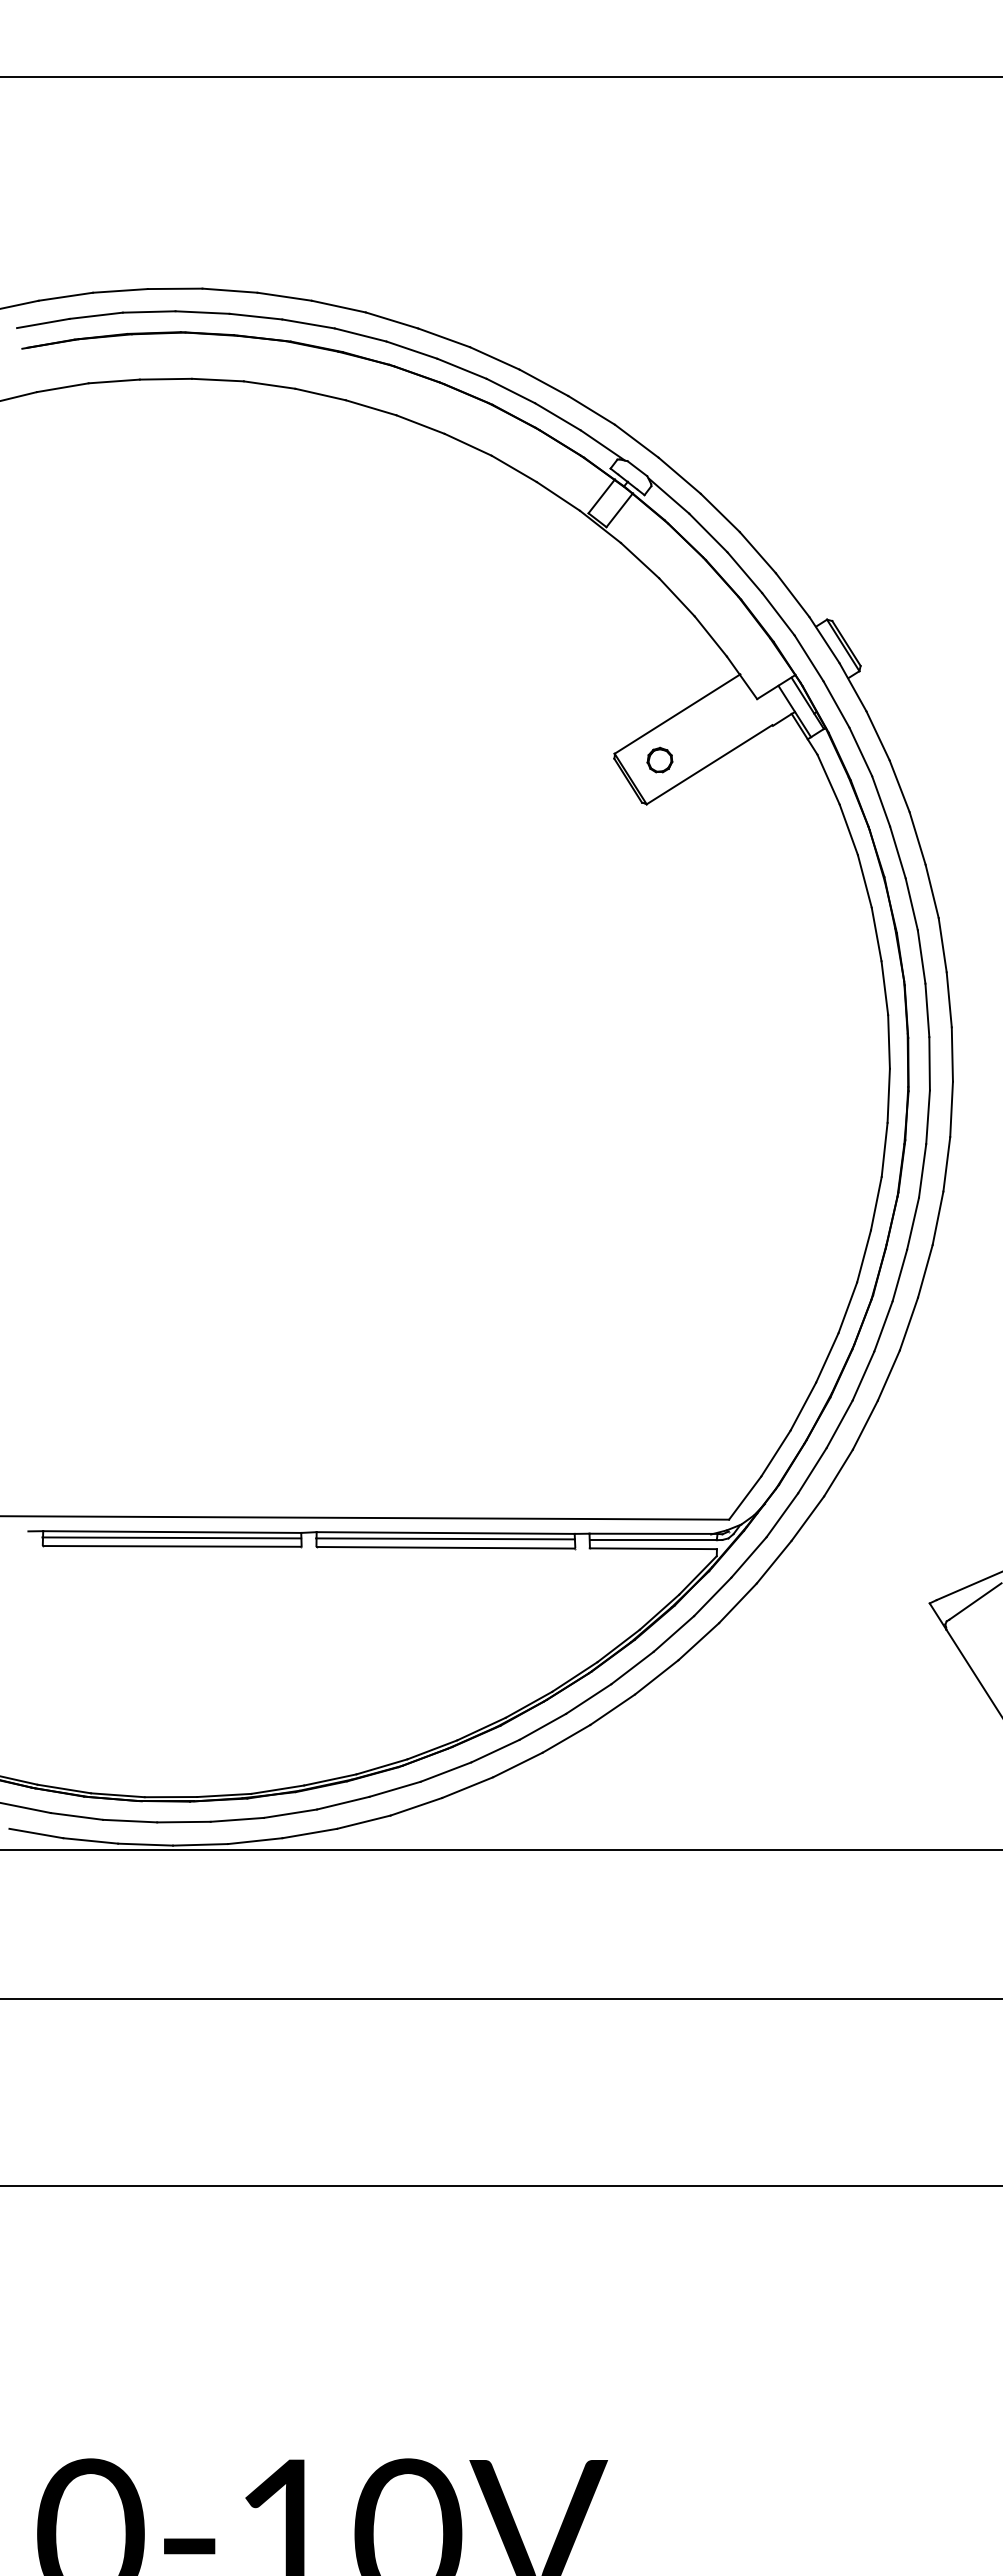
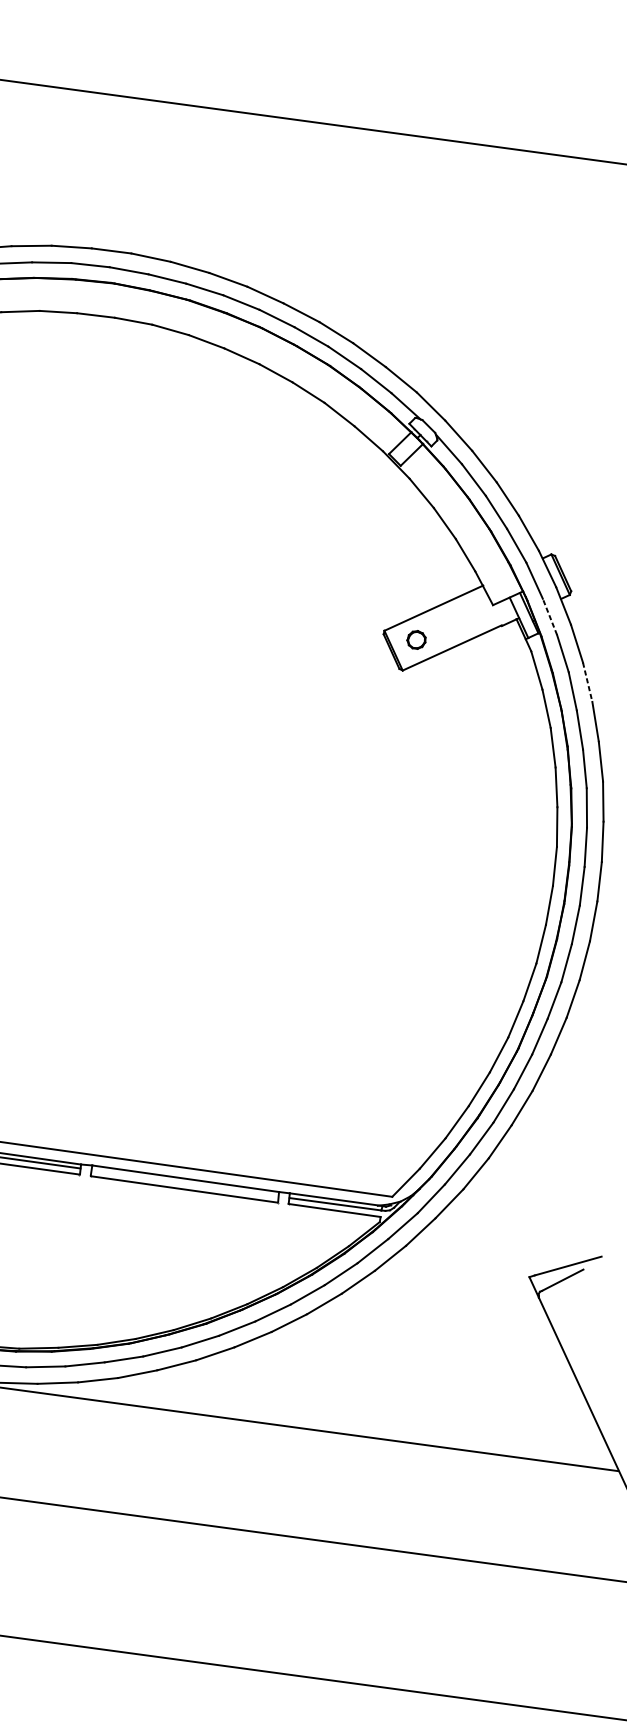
line: (836, 704) -> (549, 616), solid -> dashed
line: (899, 786) -> (587, 682), solid -> dashed
line: (445, 1538) -> (185, 1182), removed

